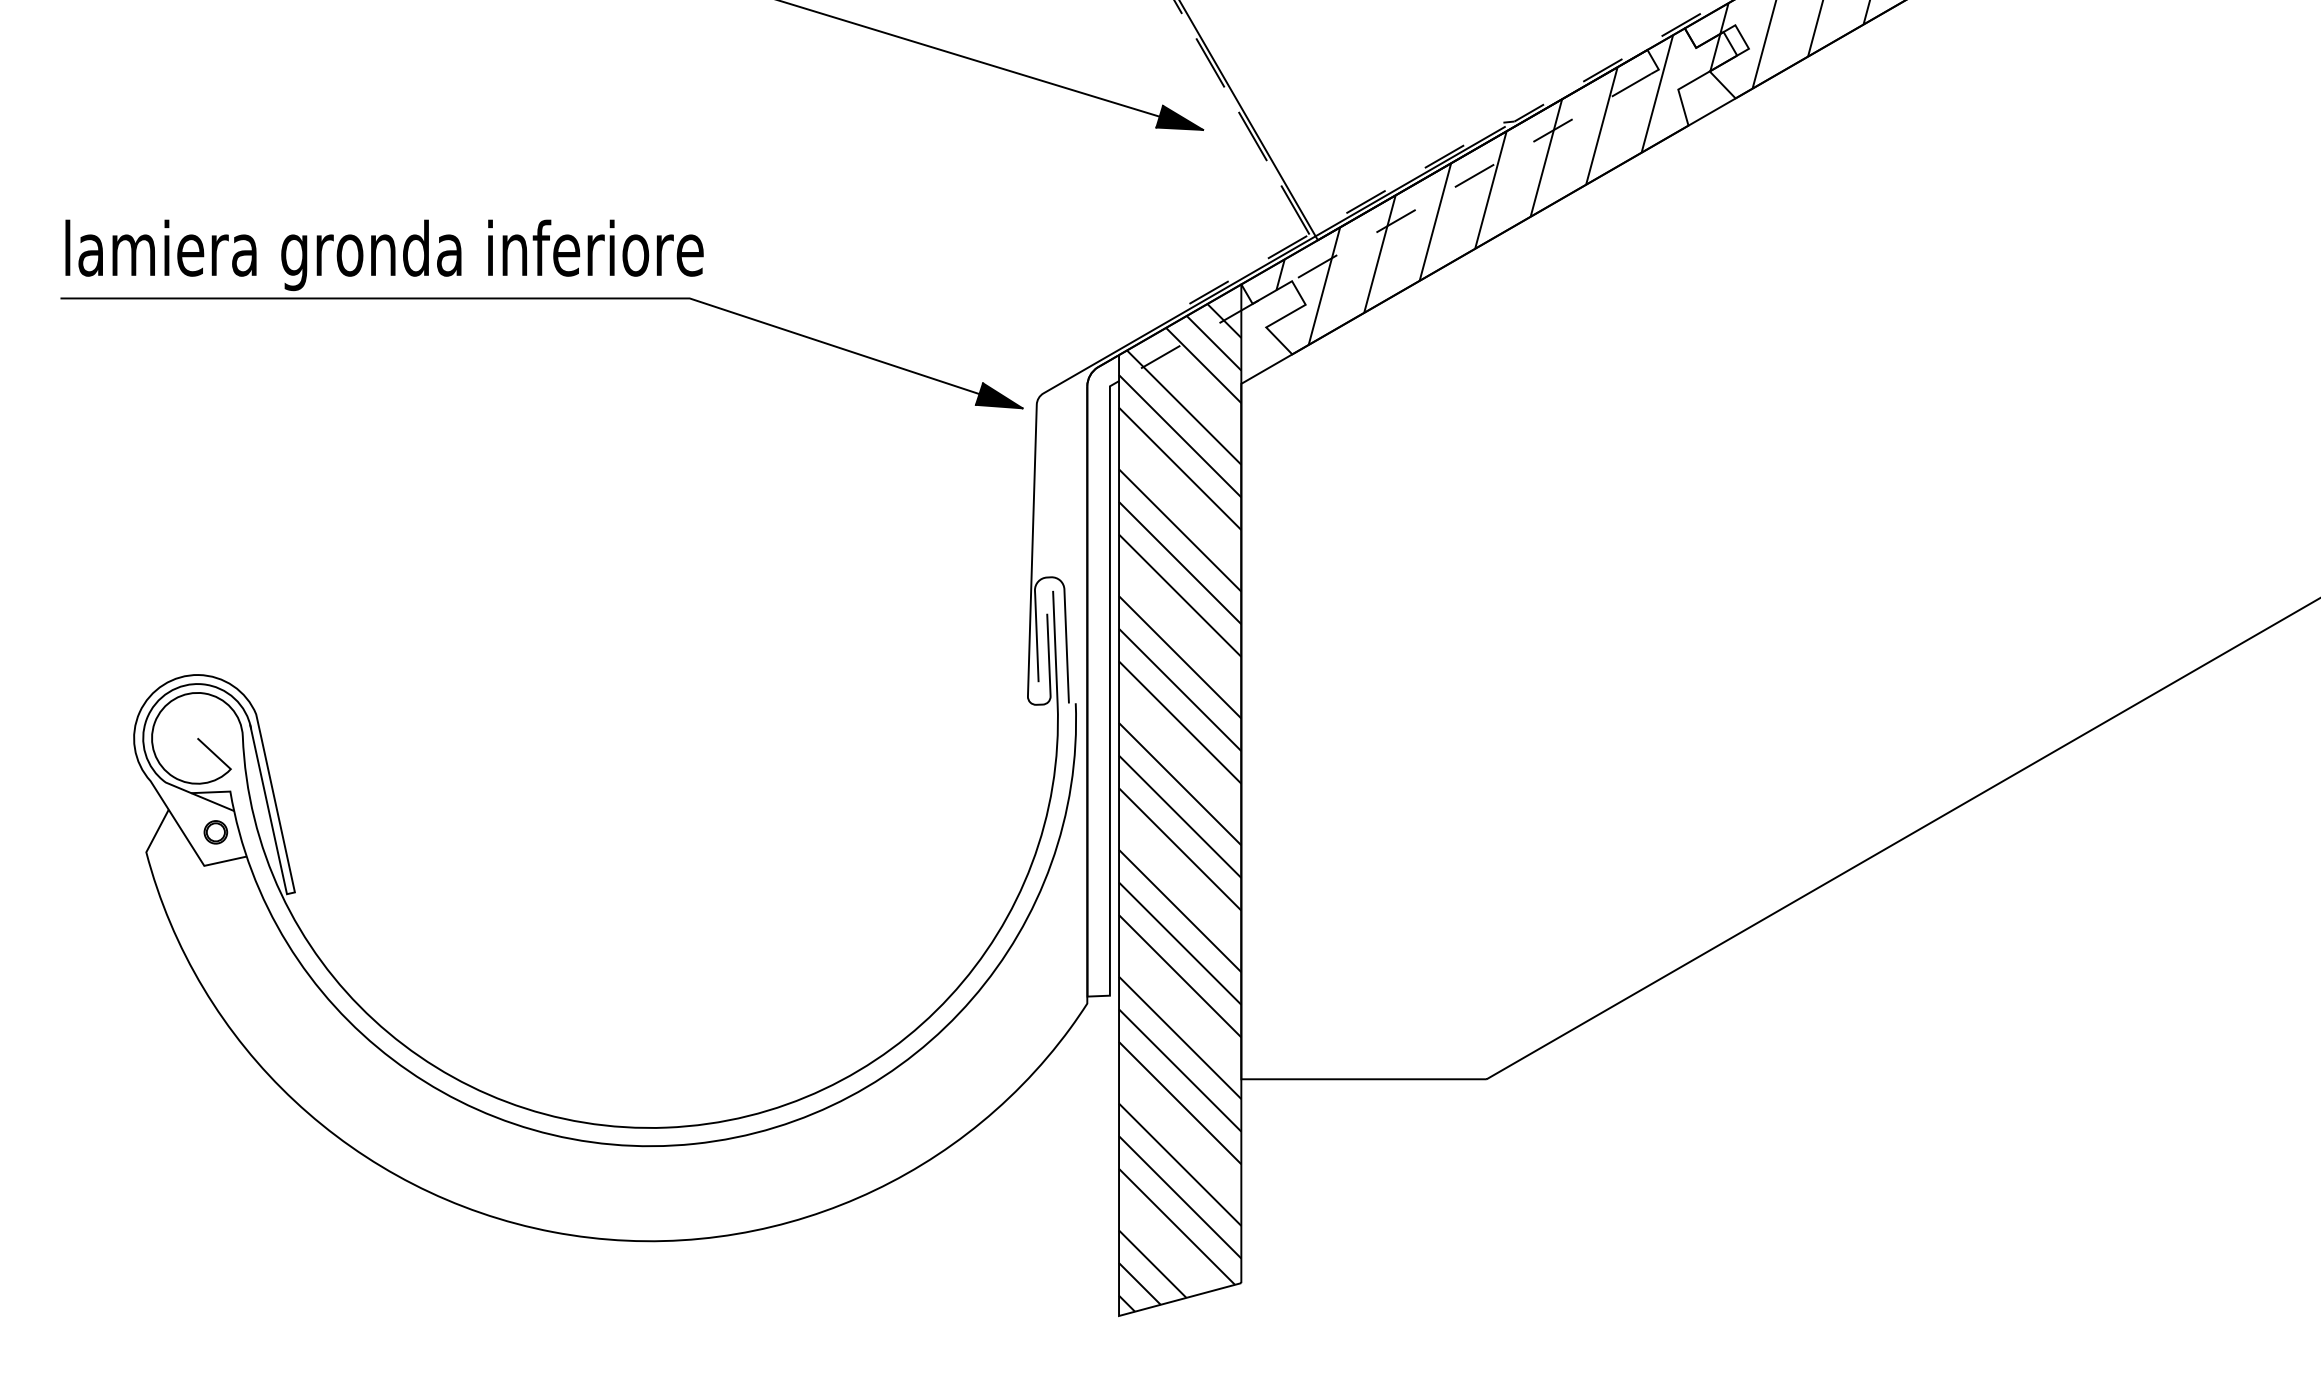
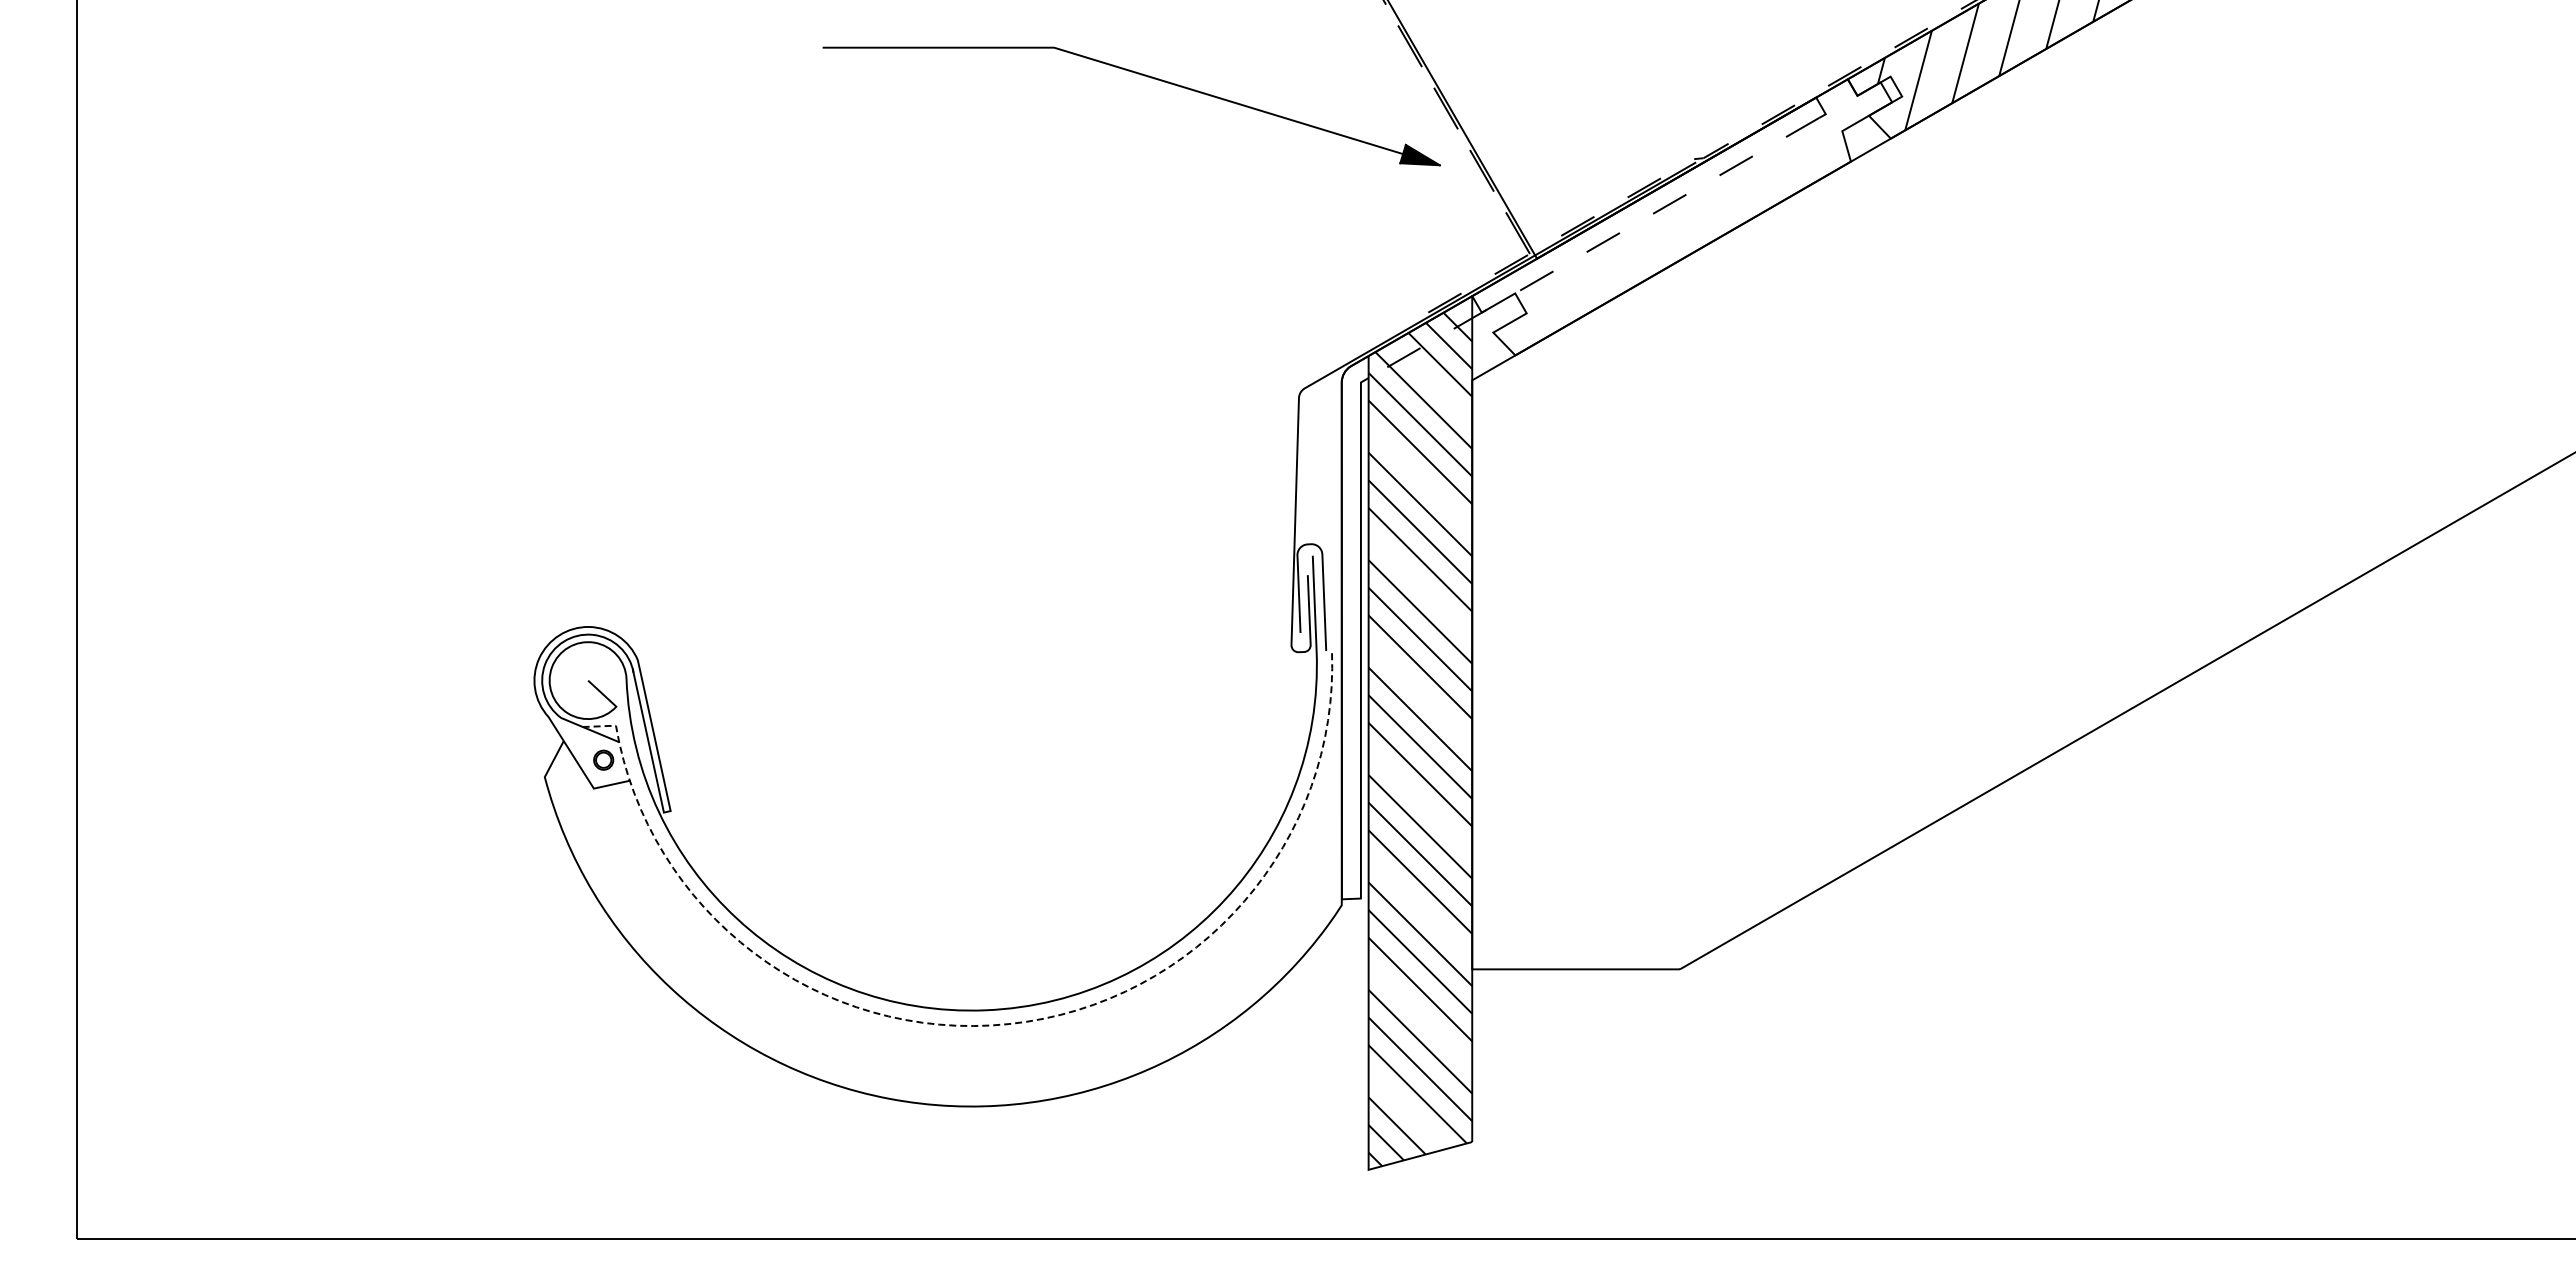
hatch: (1493, 189) -> (1685, 215), removed
part: (541, 298) -> (879, 308), removed
line: (674, 1145) -> (992, 1025), solid -> dashed

